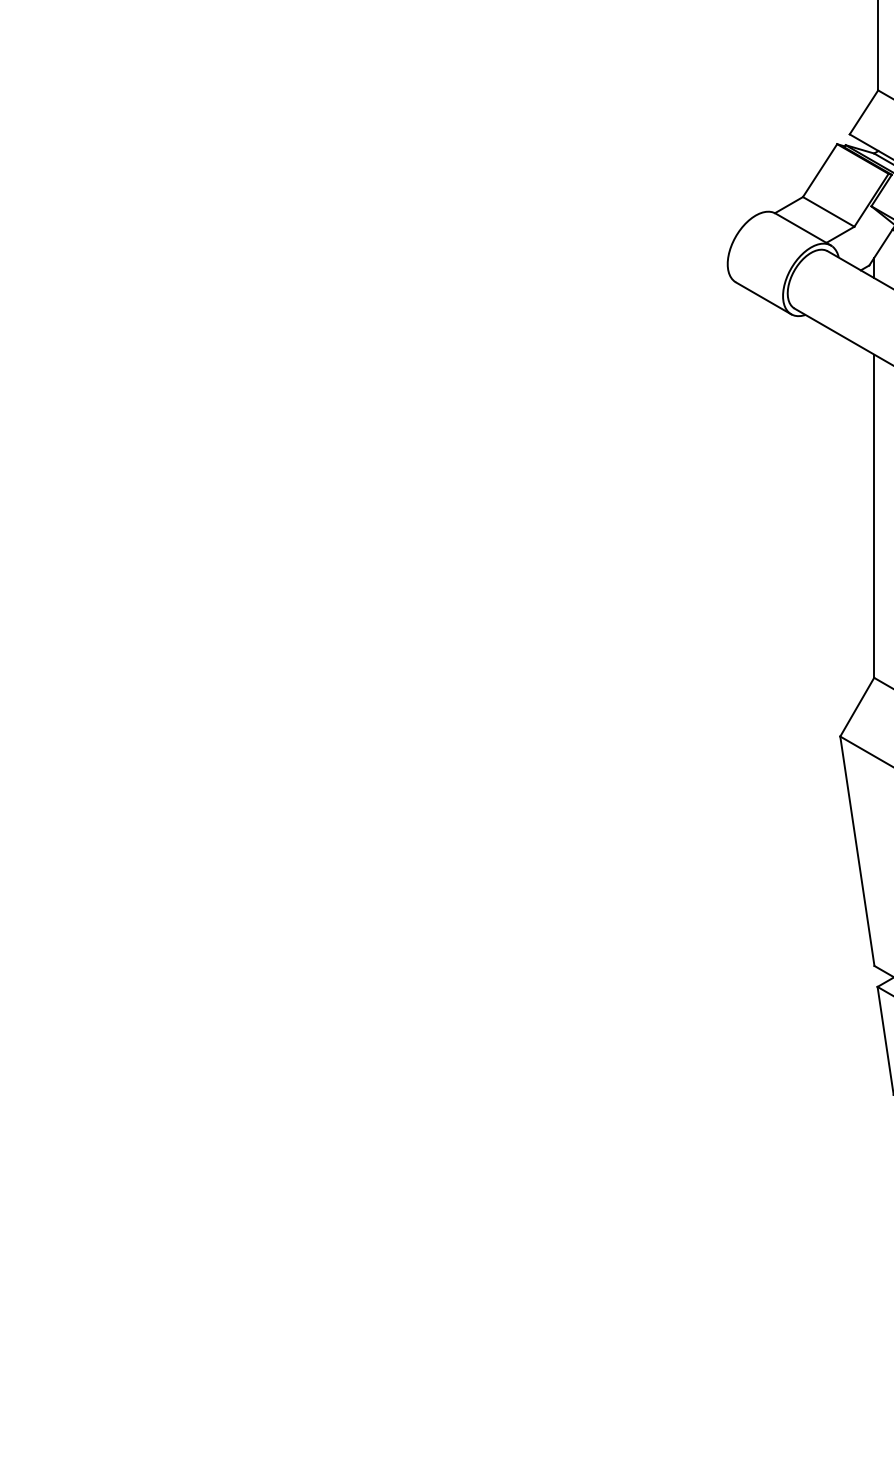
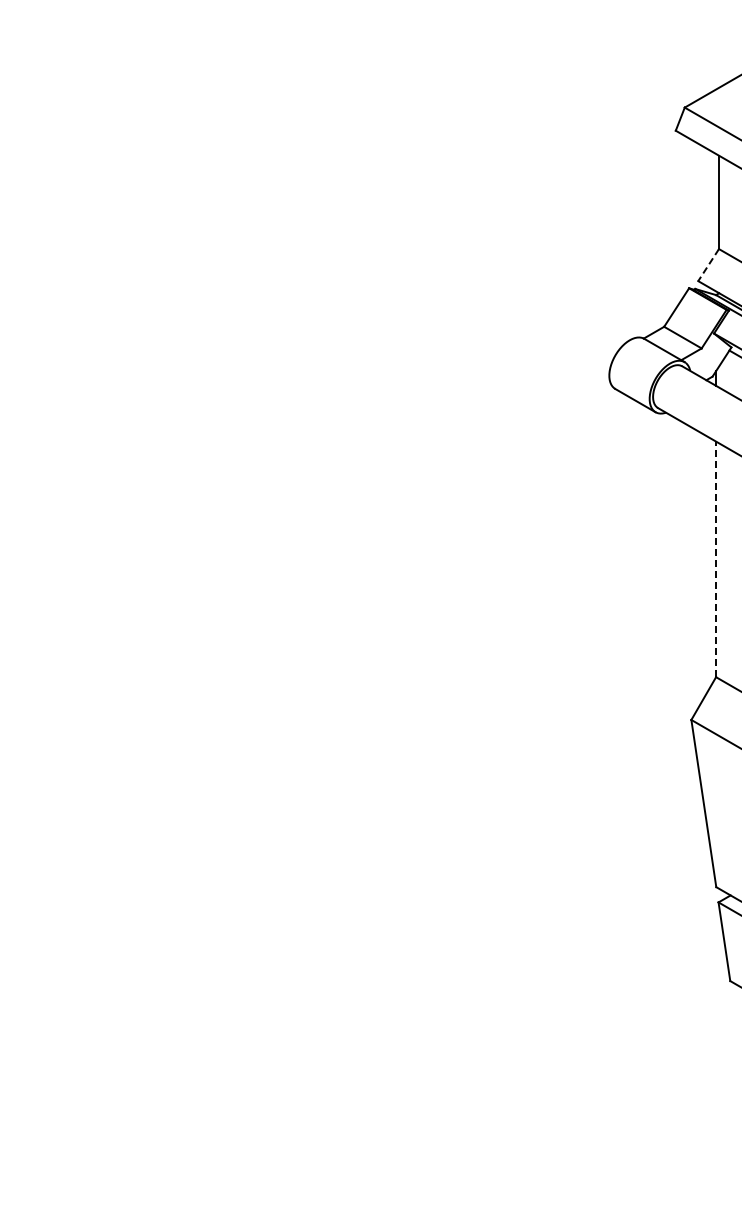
line: (863, 112) -> (708, 265), solid -> dashed
line: (874, 516) -> (716, 559), solid -> dashed

